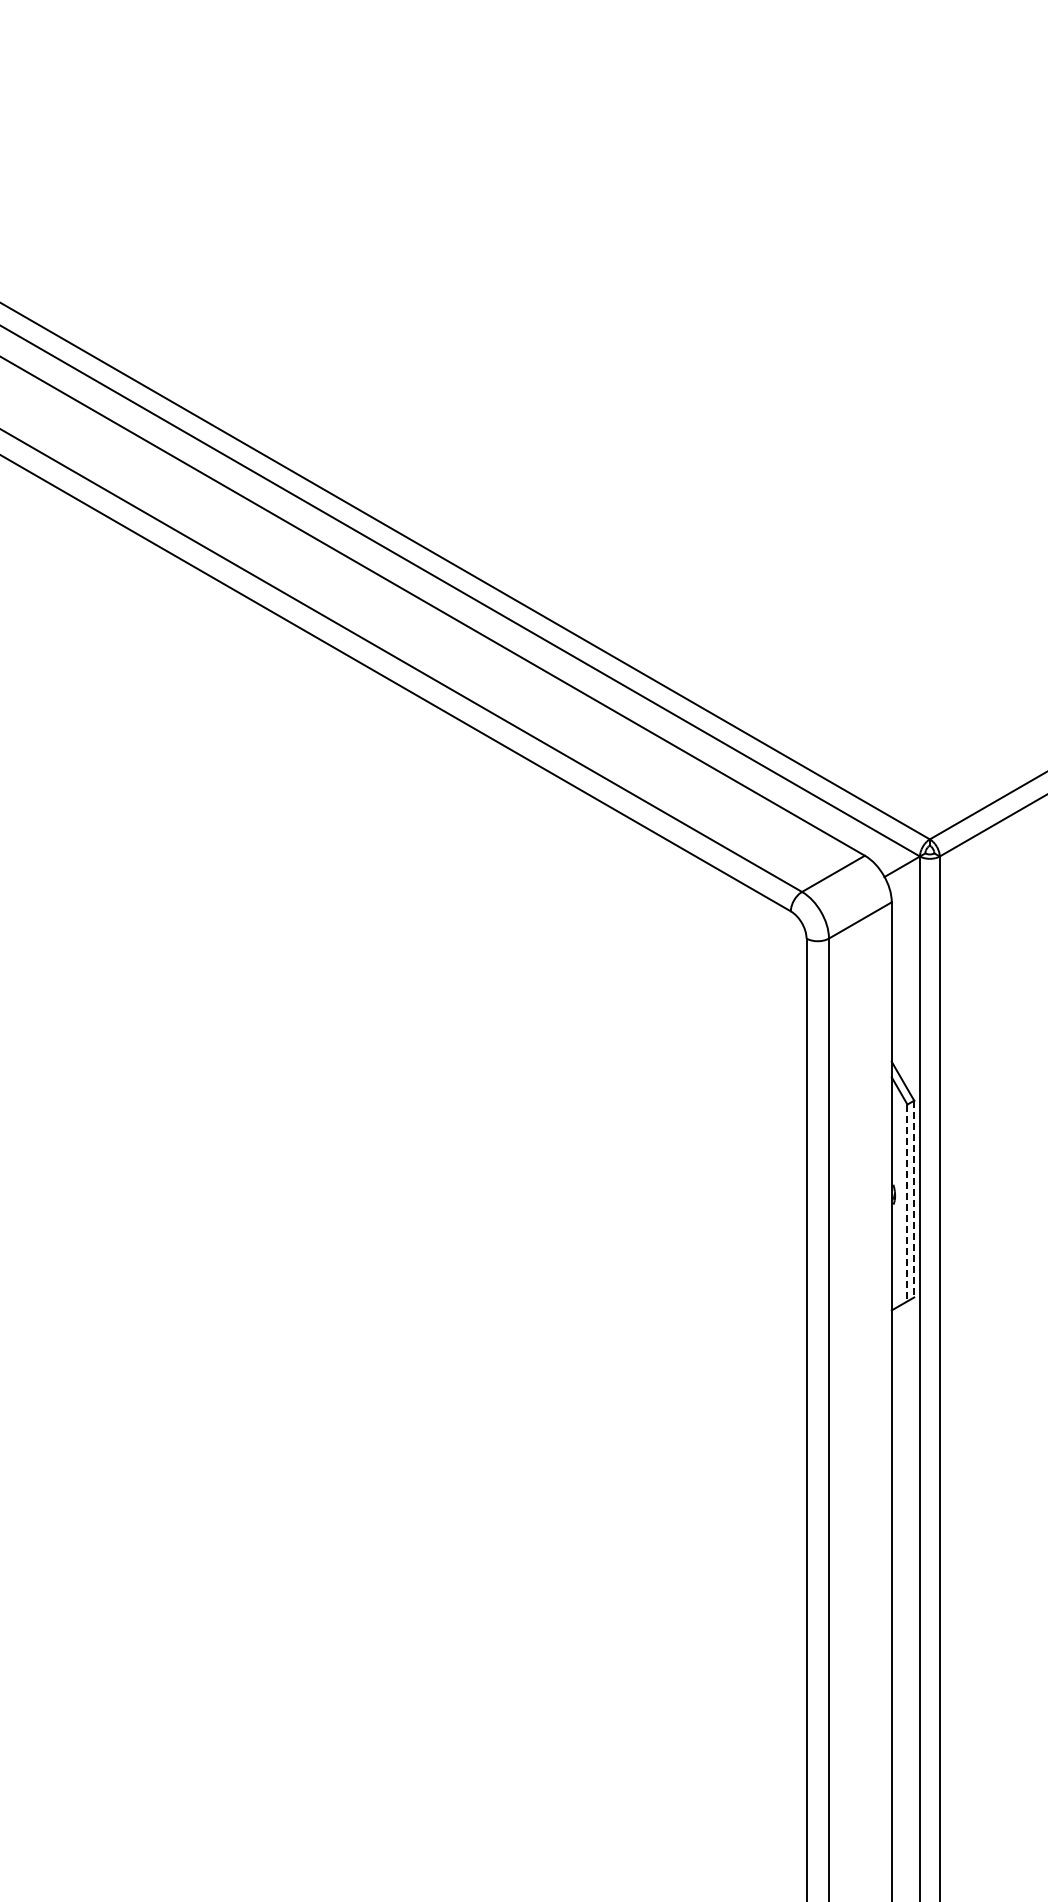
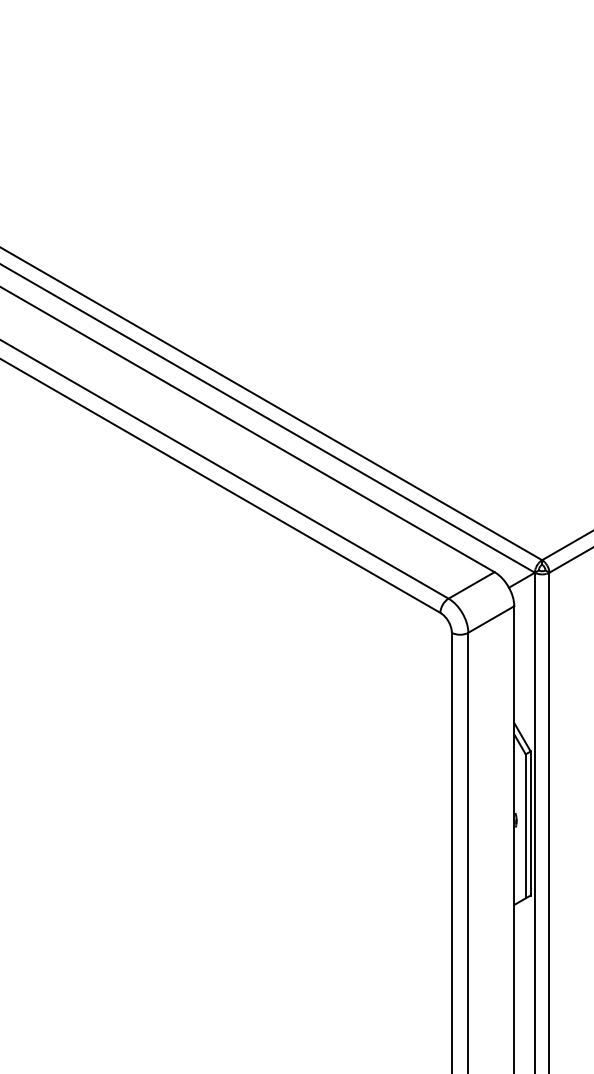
line: (914, 1199) -> (530, 823), dashed -> solid
line: (907, 1203) -> (525, 826), dashed -> solid

